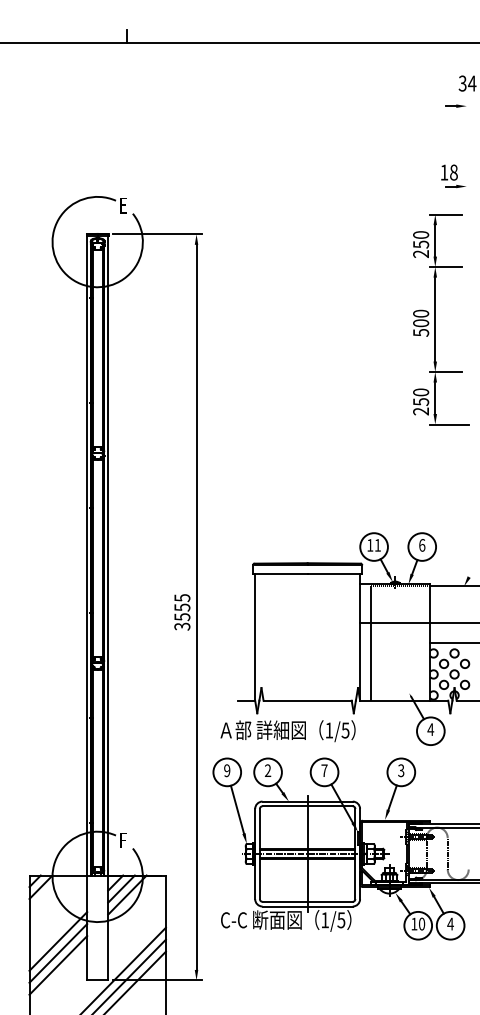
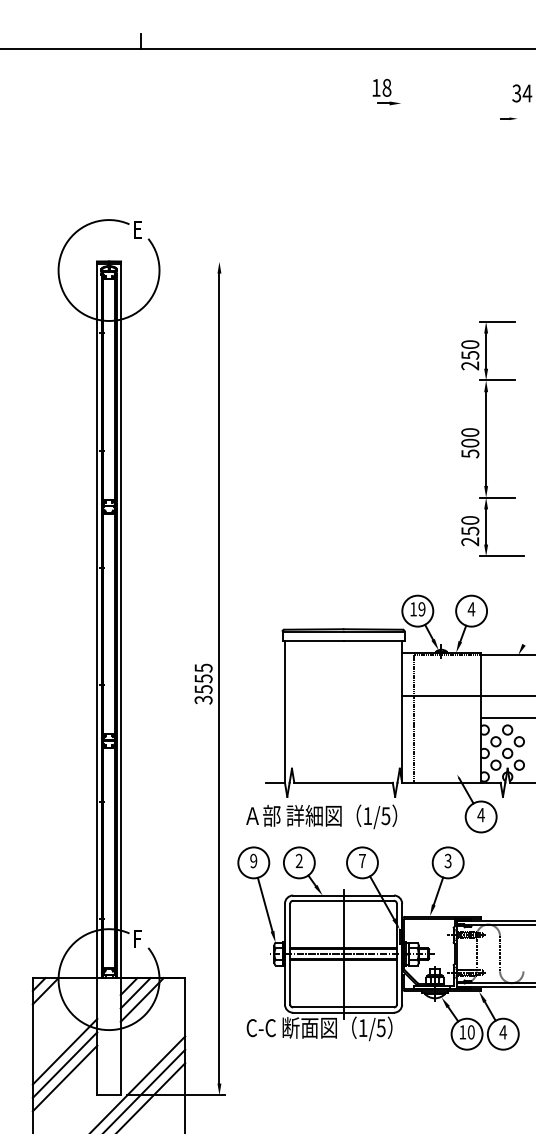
part: (455, 106) -> (508, 118), size x0.7
part: (453, 176) -> (386, 92), moved
line: (157, 234) -> (175, 261), removed
part: (440, 319) -> (492, 438), moved
text: (377, 545) -> (421, 609), 11 -> 19
text: (422, 545) -> (471, 609), 6 -> 4

